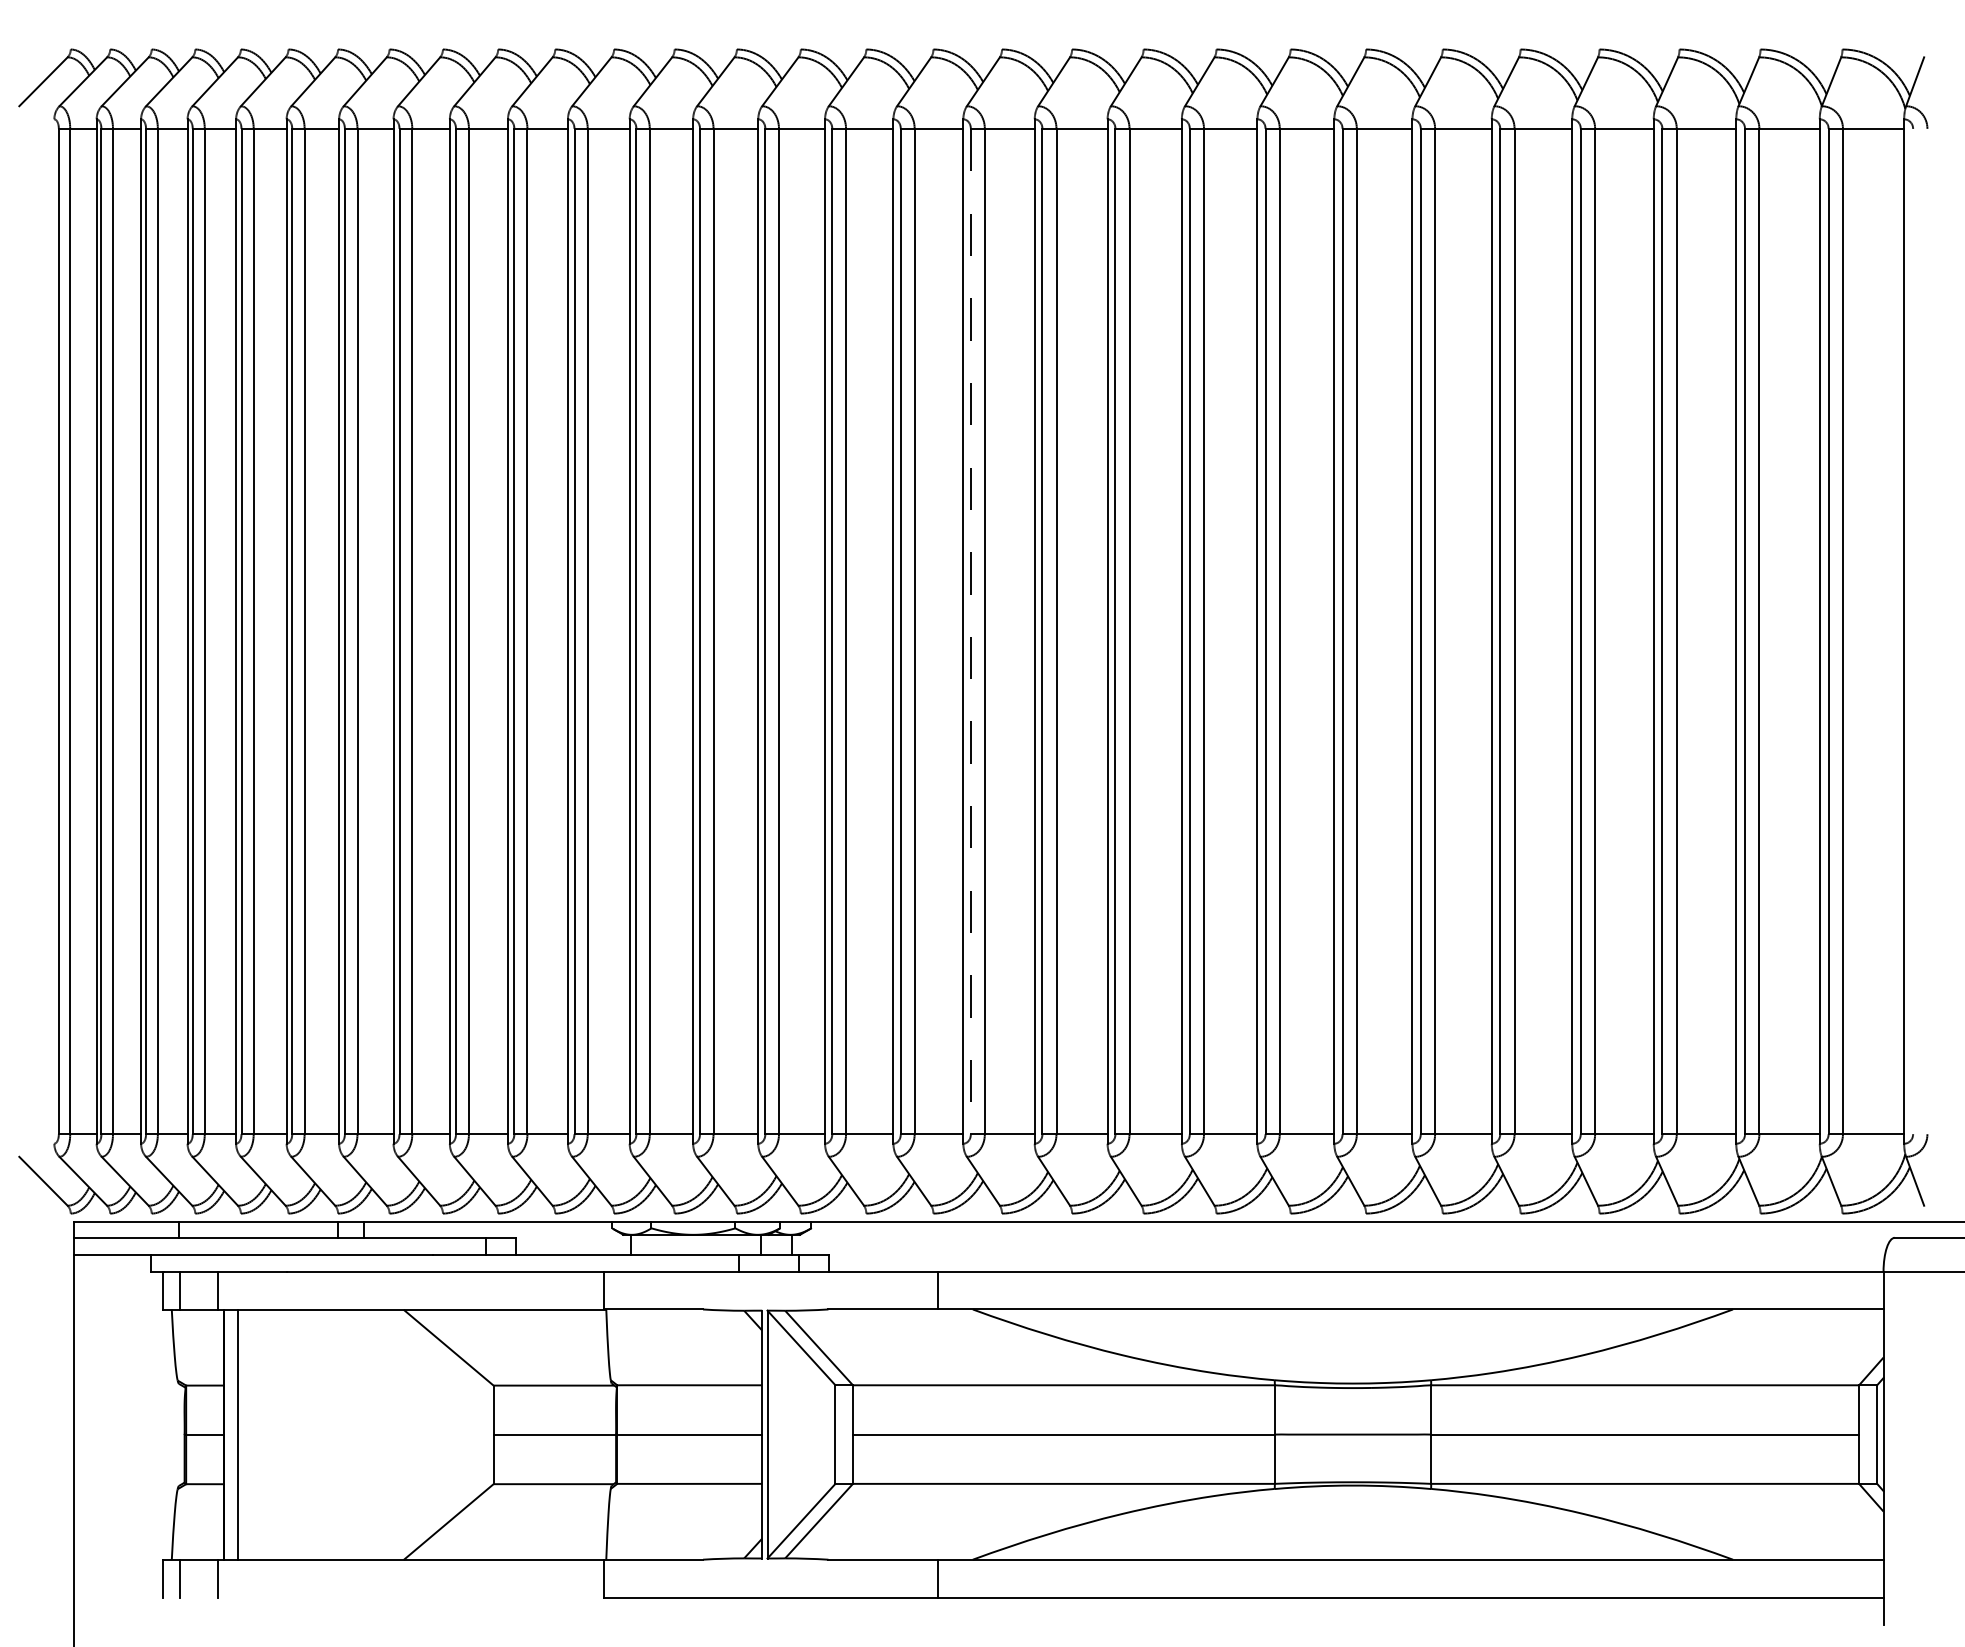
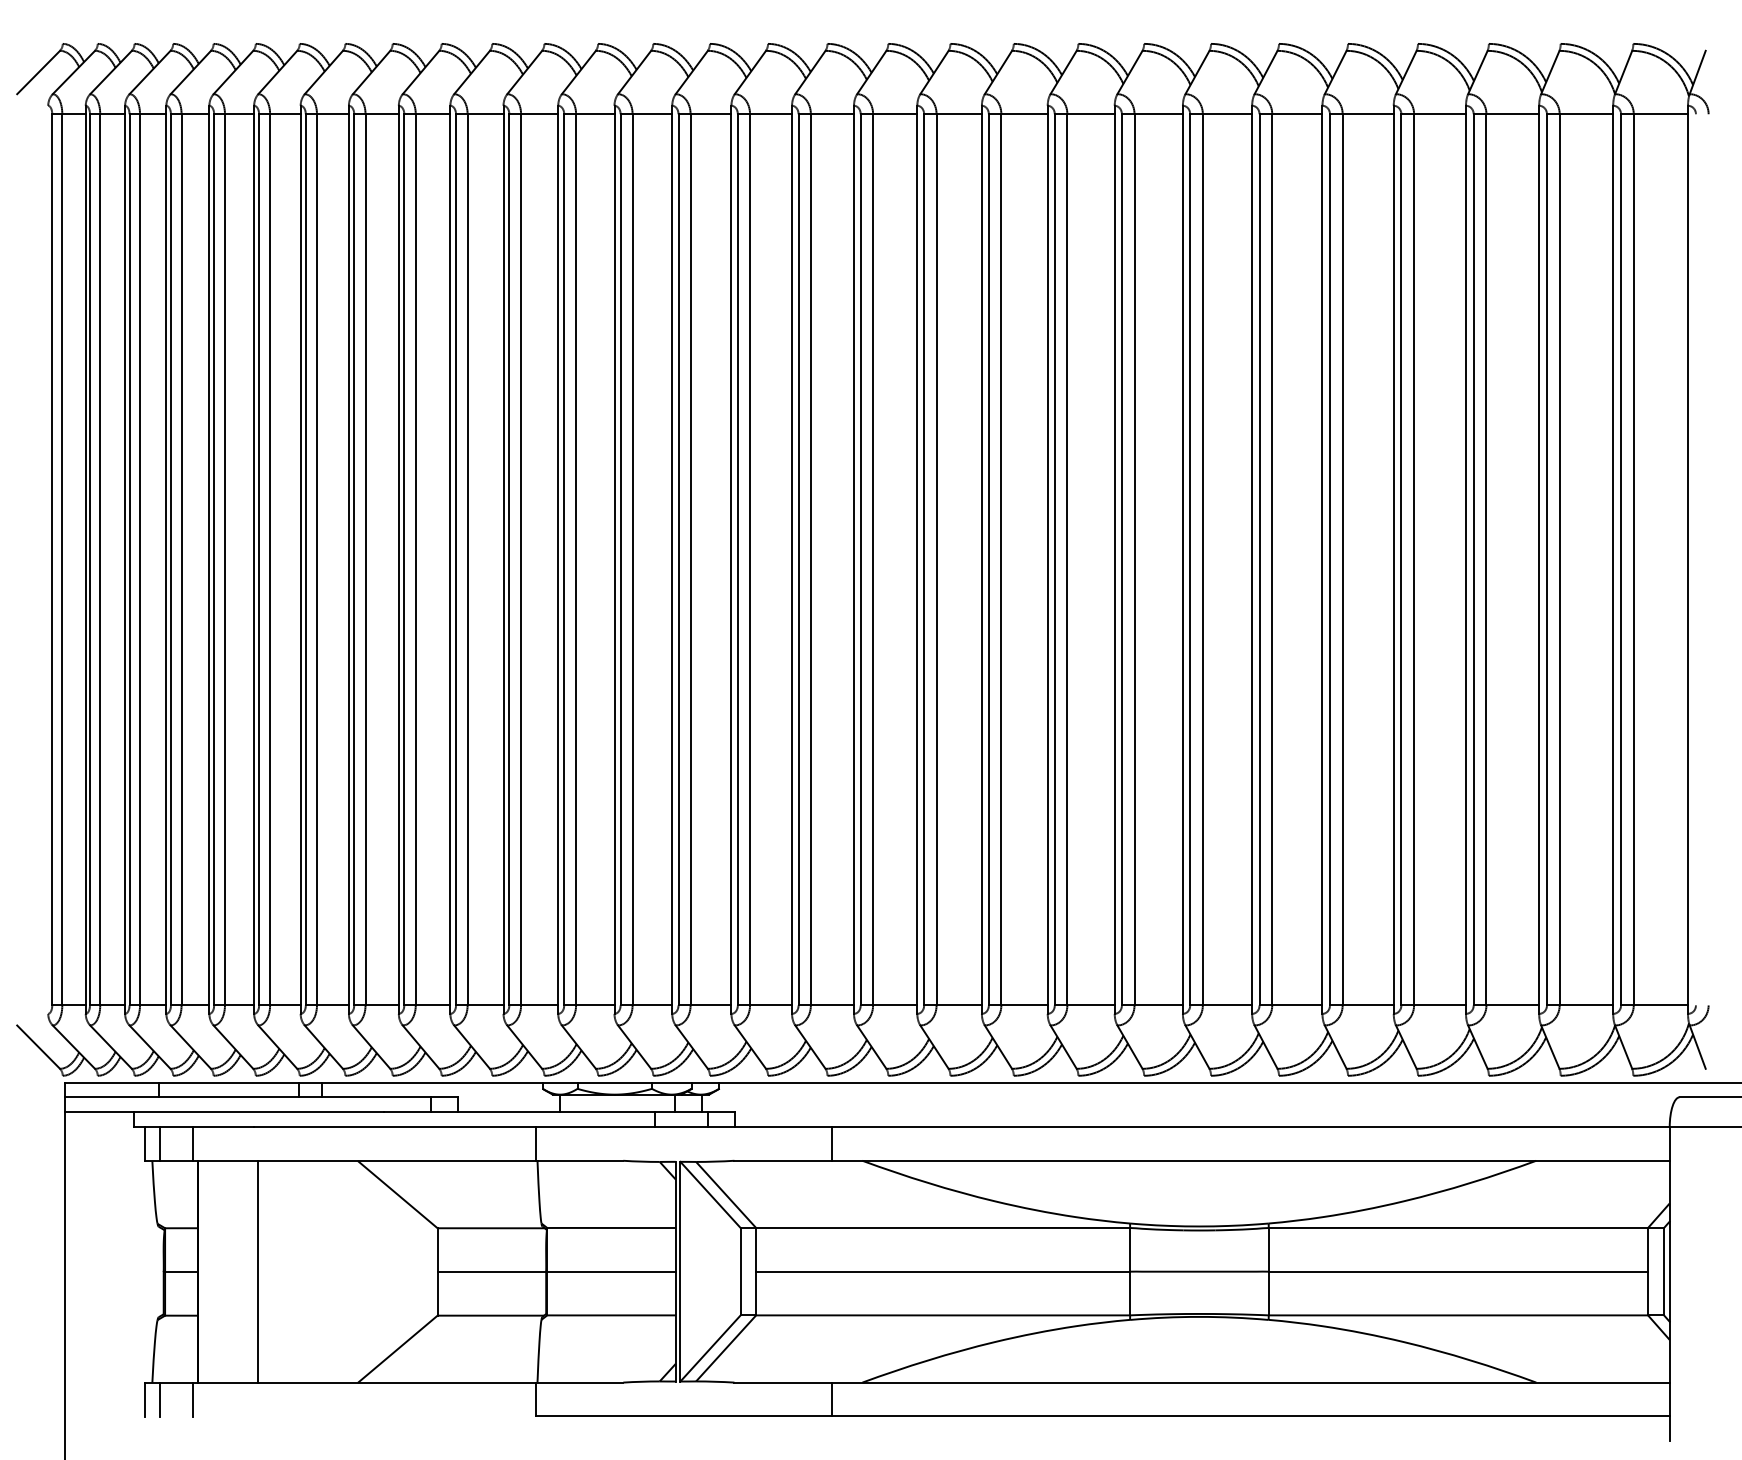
line: (970, 631) -> (860, 559), dashed -> solid
line: (238, 1434) -> (258, 1271), moved

